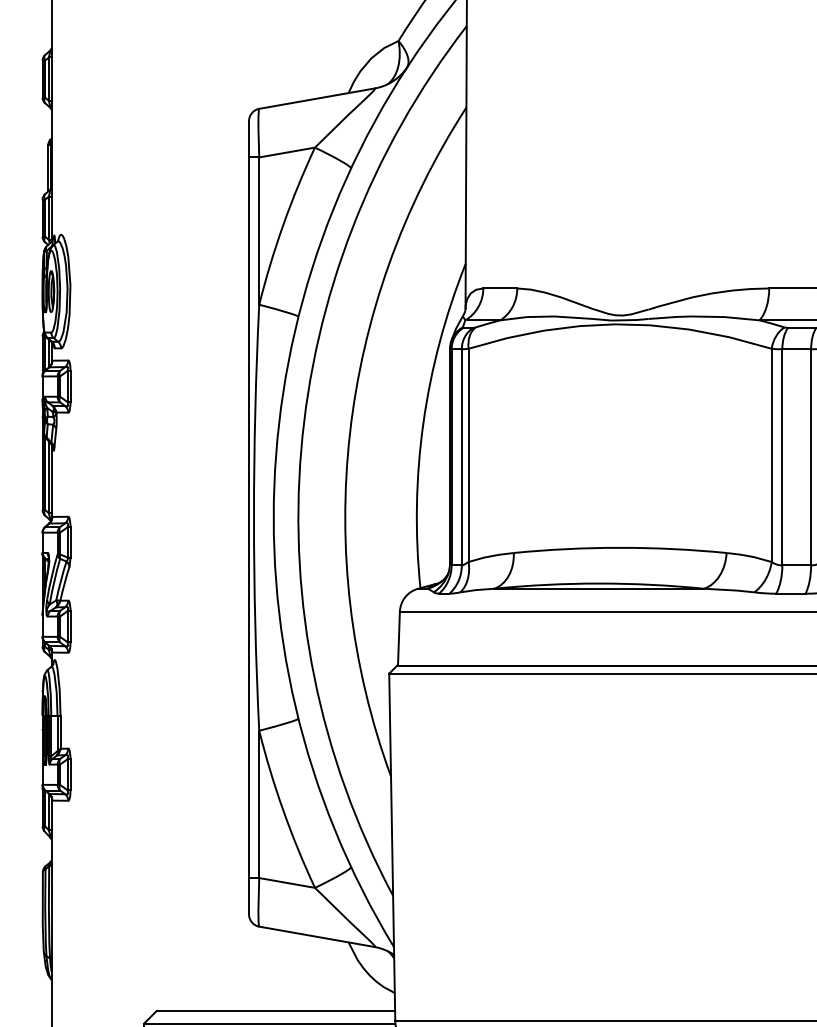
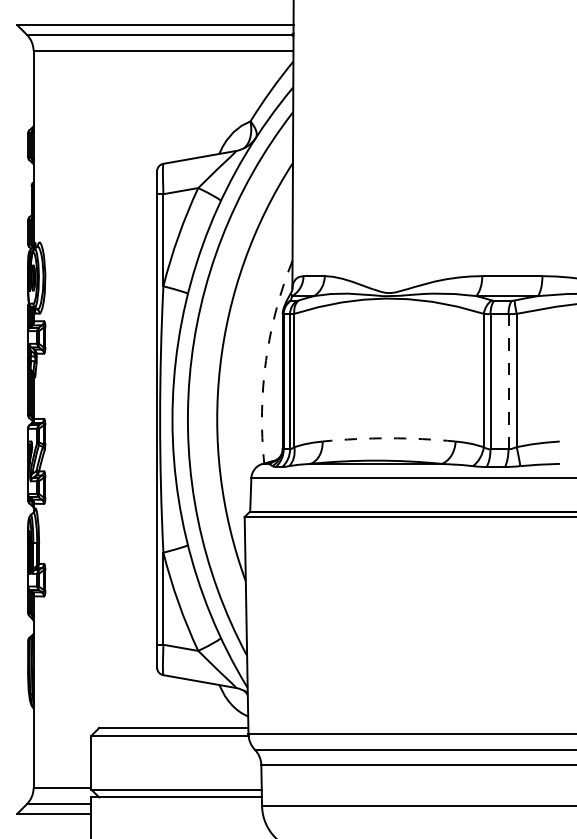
arc: (424, 423) -> (266, 360), solid -> dashed
line: (811, 456) -> (508, 381), solid -> dashed
arc: (620, 548) -> (389, 438), solid -> dashed

